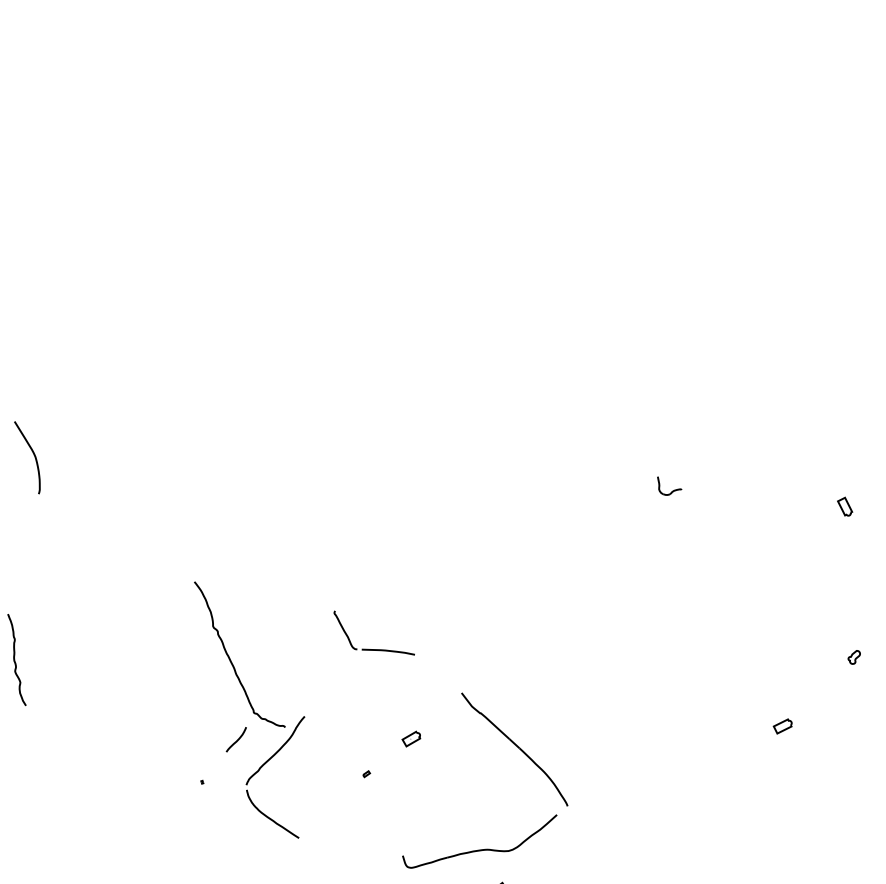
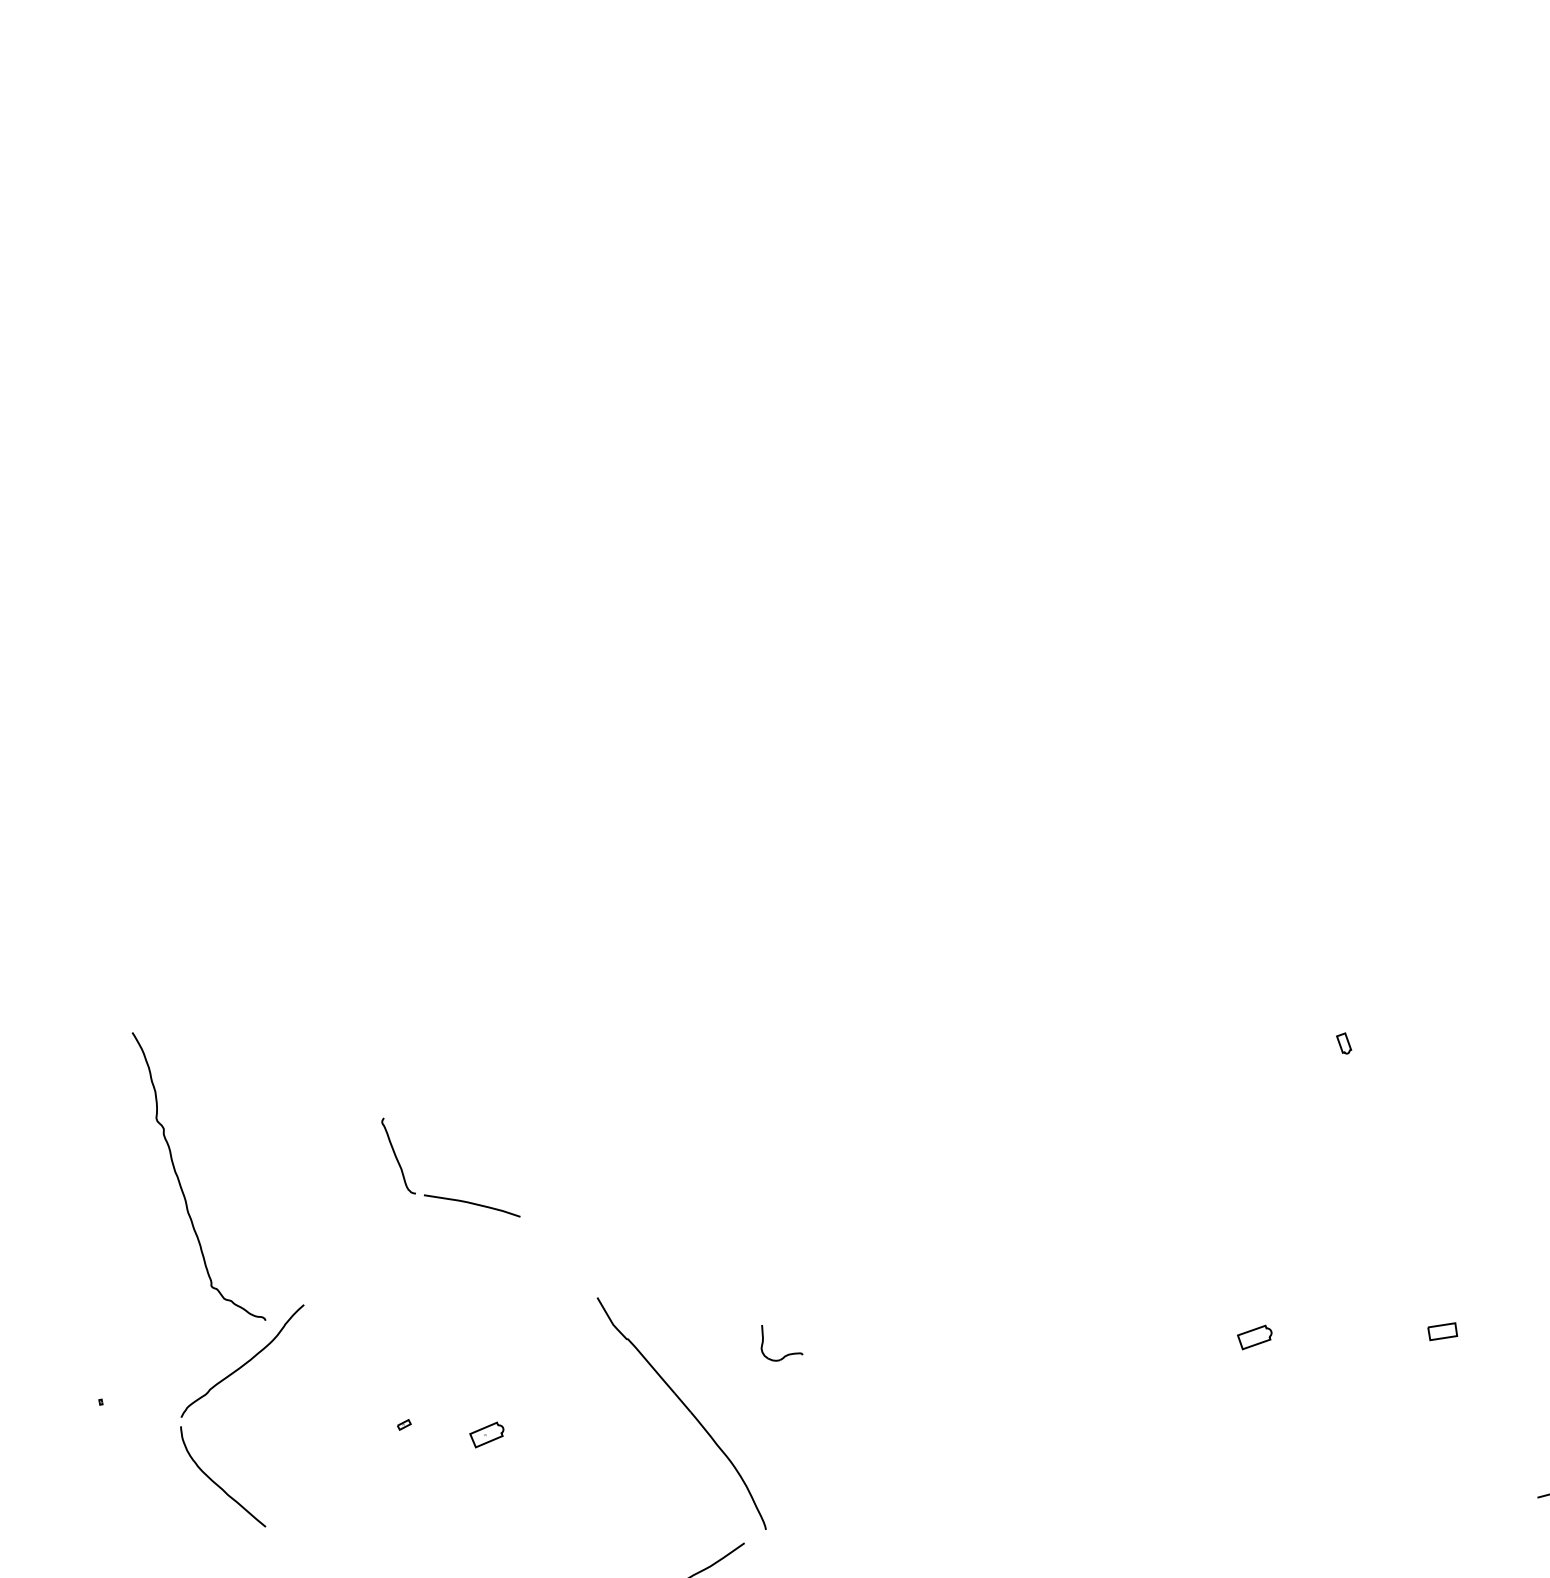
part: (669, 485) -> (781, 1343), moved
part: (845, 506) -> (1344, 1043), size x0.6
part: (853, 657) -> (1324, 1322), removed
part: (782, 726) -> (1253, 1337), moved
part: (411, 738) -> (486, 1433), moved
curve: (236, 740) -> (173, 1333), removed

